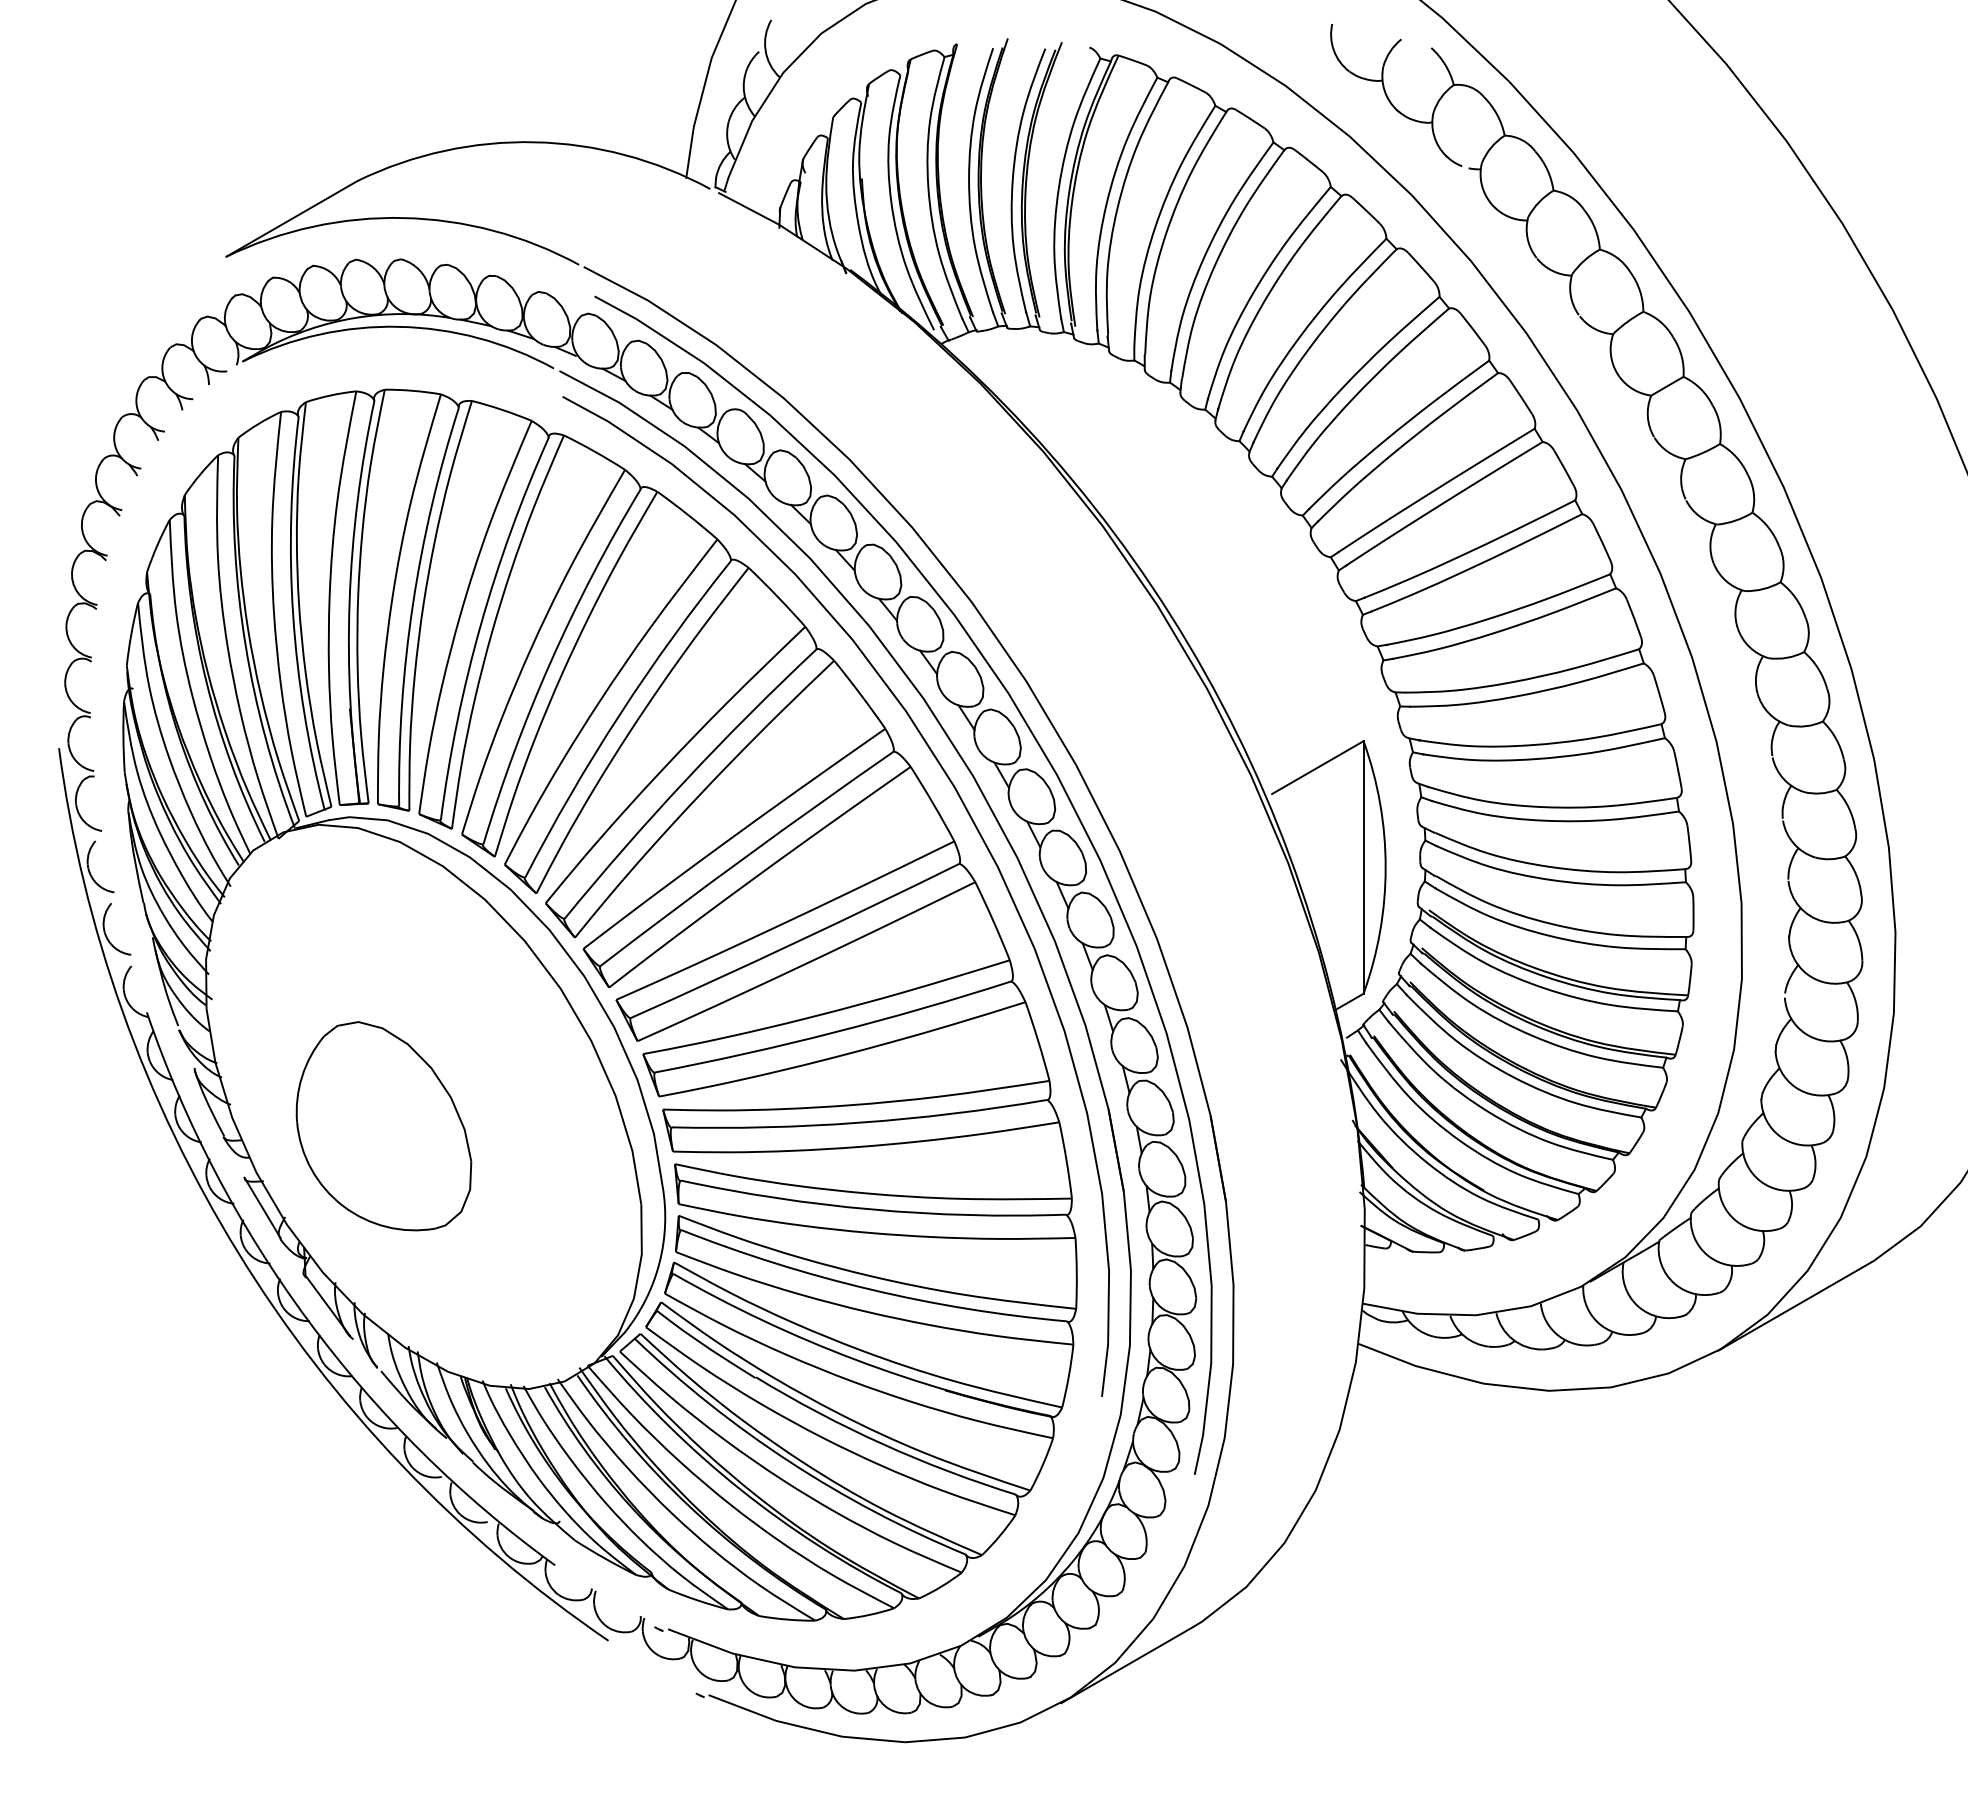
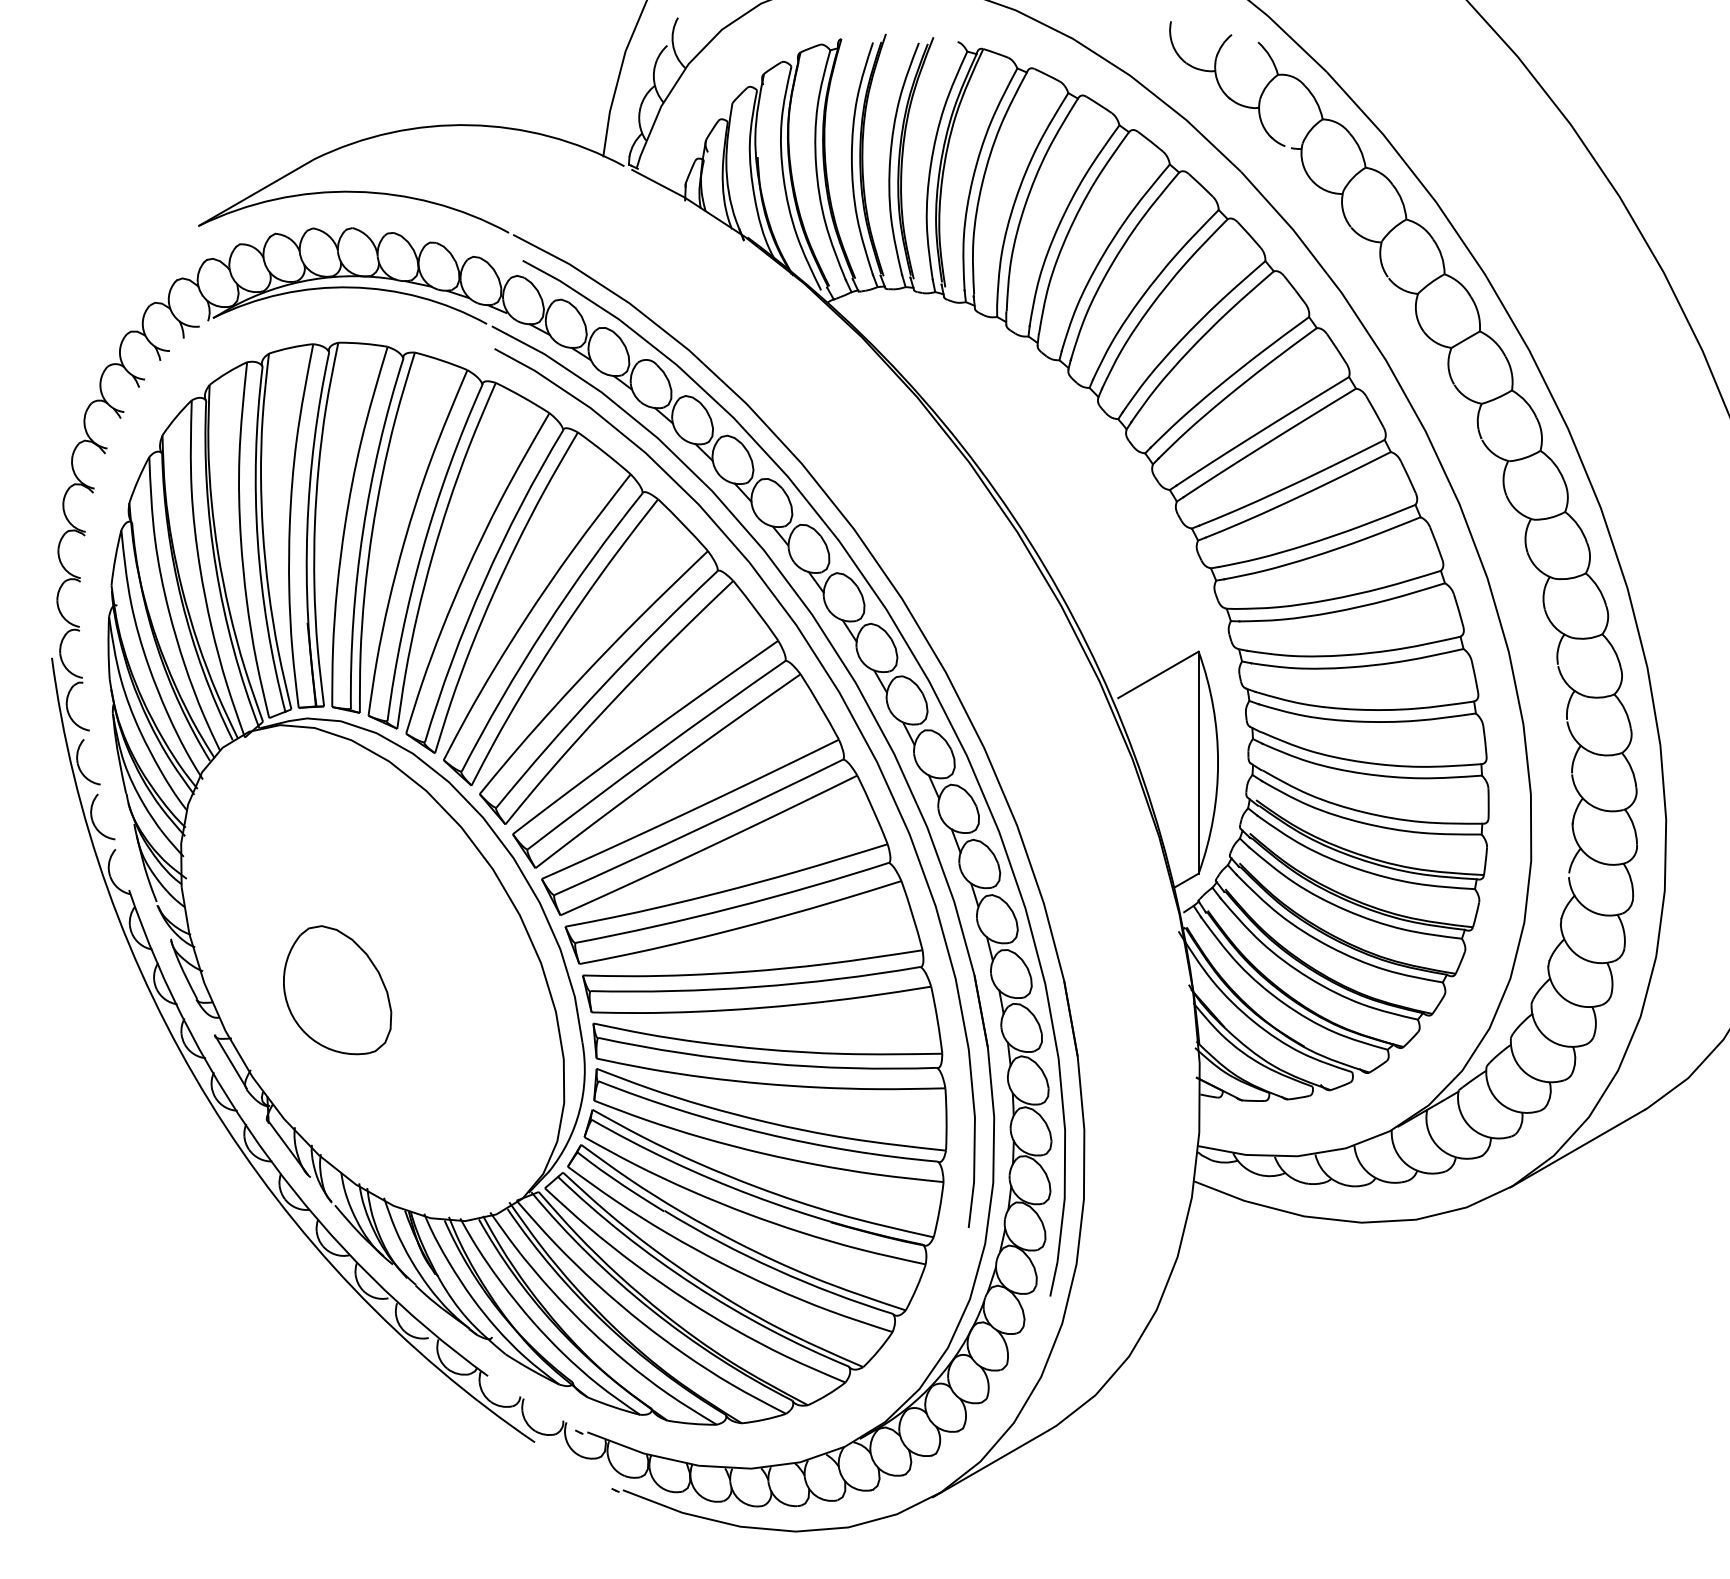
part: (383, 1126) -> (337, 990), size x0.7

